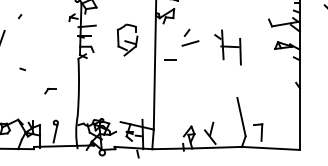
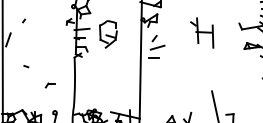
part: (190, 37) -> (157, 42), moved
part: (127, 39) -> (108, 33), moved
part: (227, 47) -> (201, 32), moved

